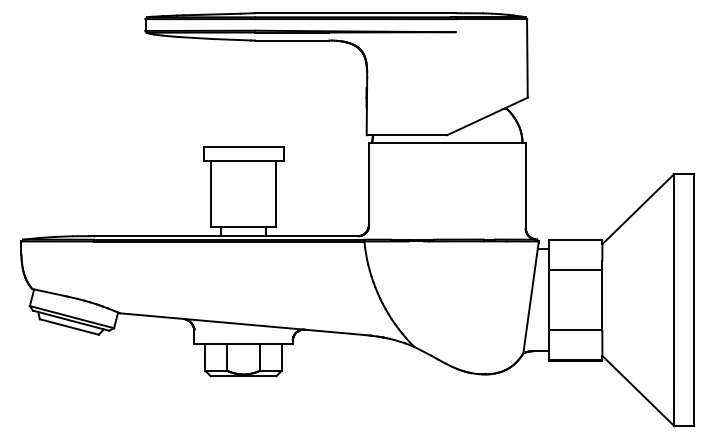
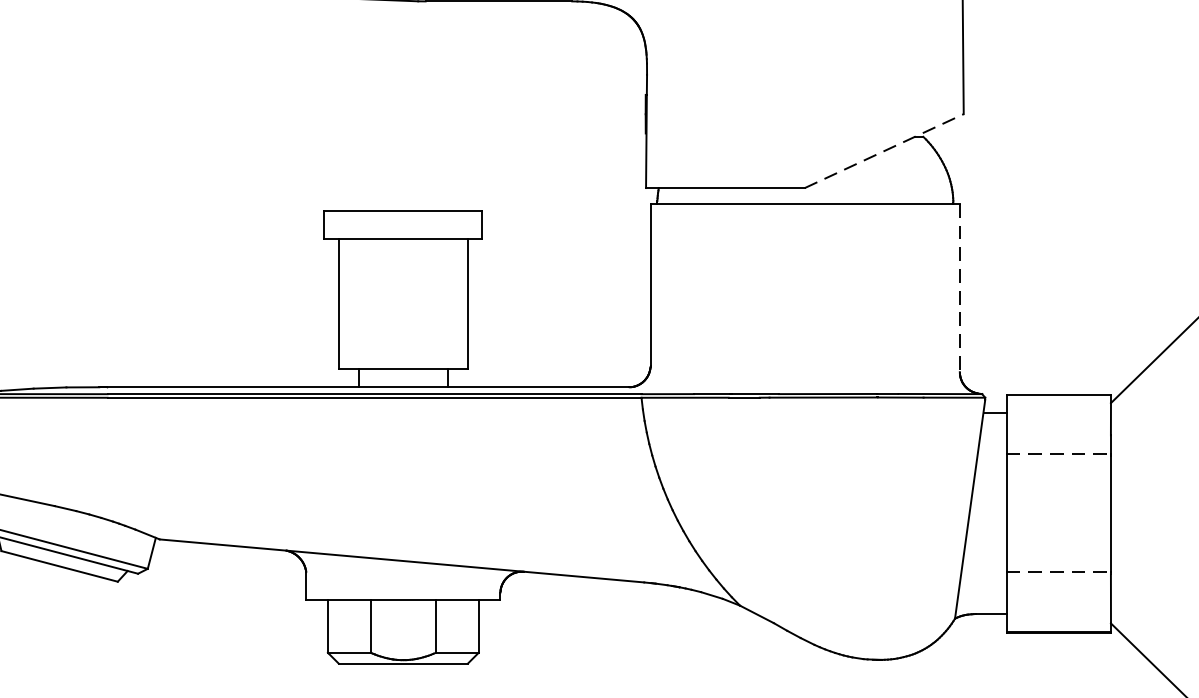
line: (487, 116) -> (884, 151), solid -> dashed
line: (525, 185) -> (959, 287), solid -> dashed
line: (576, 269) -> (1059, 452), solid -> dashed
line: (576, 329) -> (1059, 571), solid -> dashed

